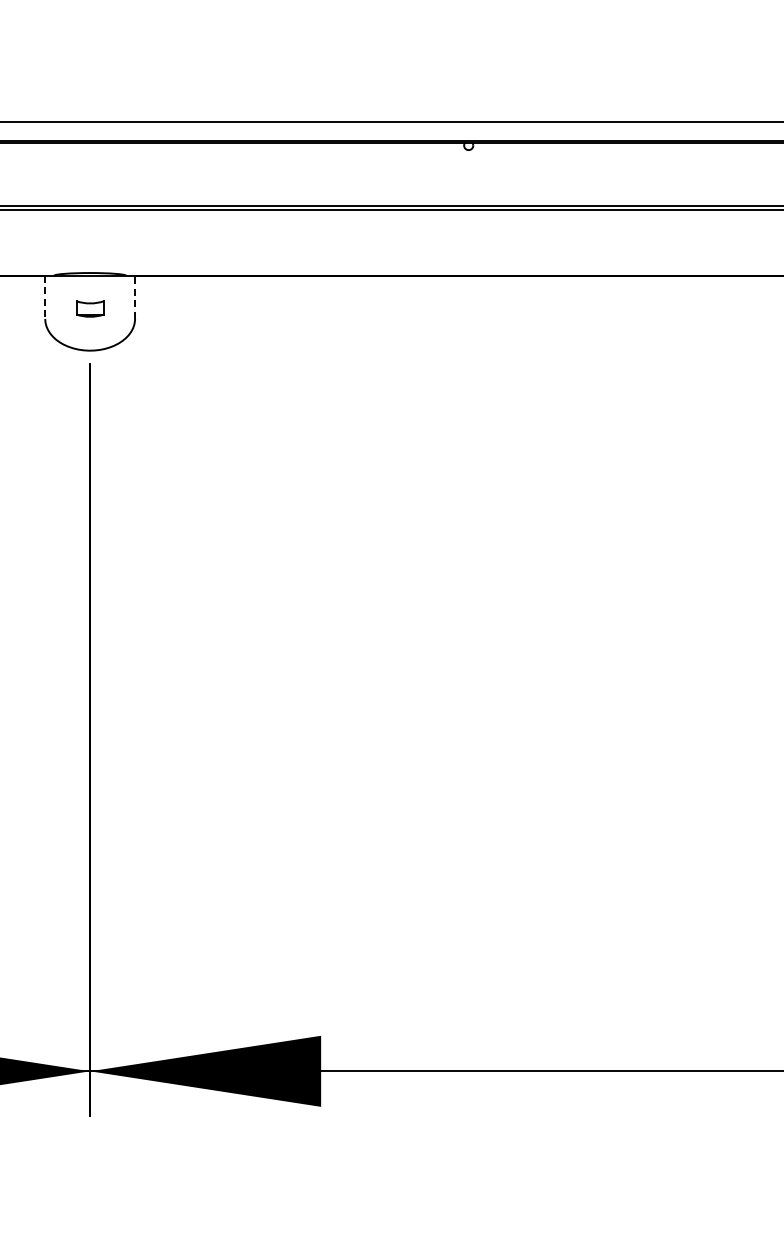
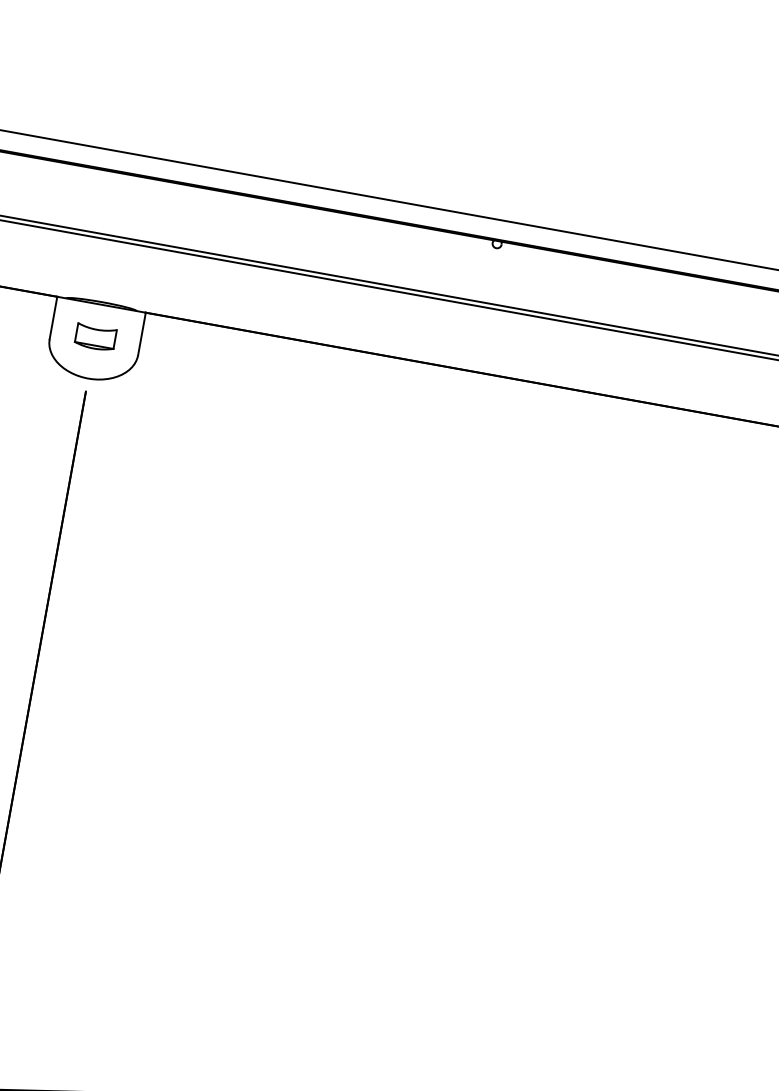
line: (45, 297) -> (53, 318), dashed -> solid
line: (135, 297) -> (142, 334), dashed -> solid
part: (90, 308) -> (96, 337), size x1.43

